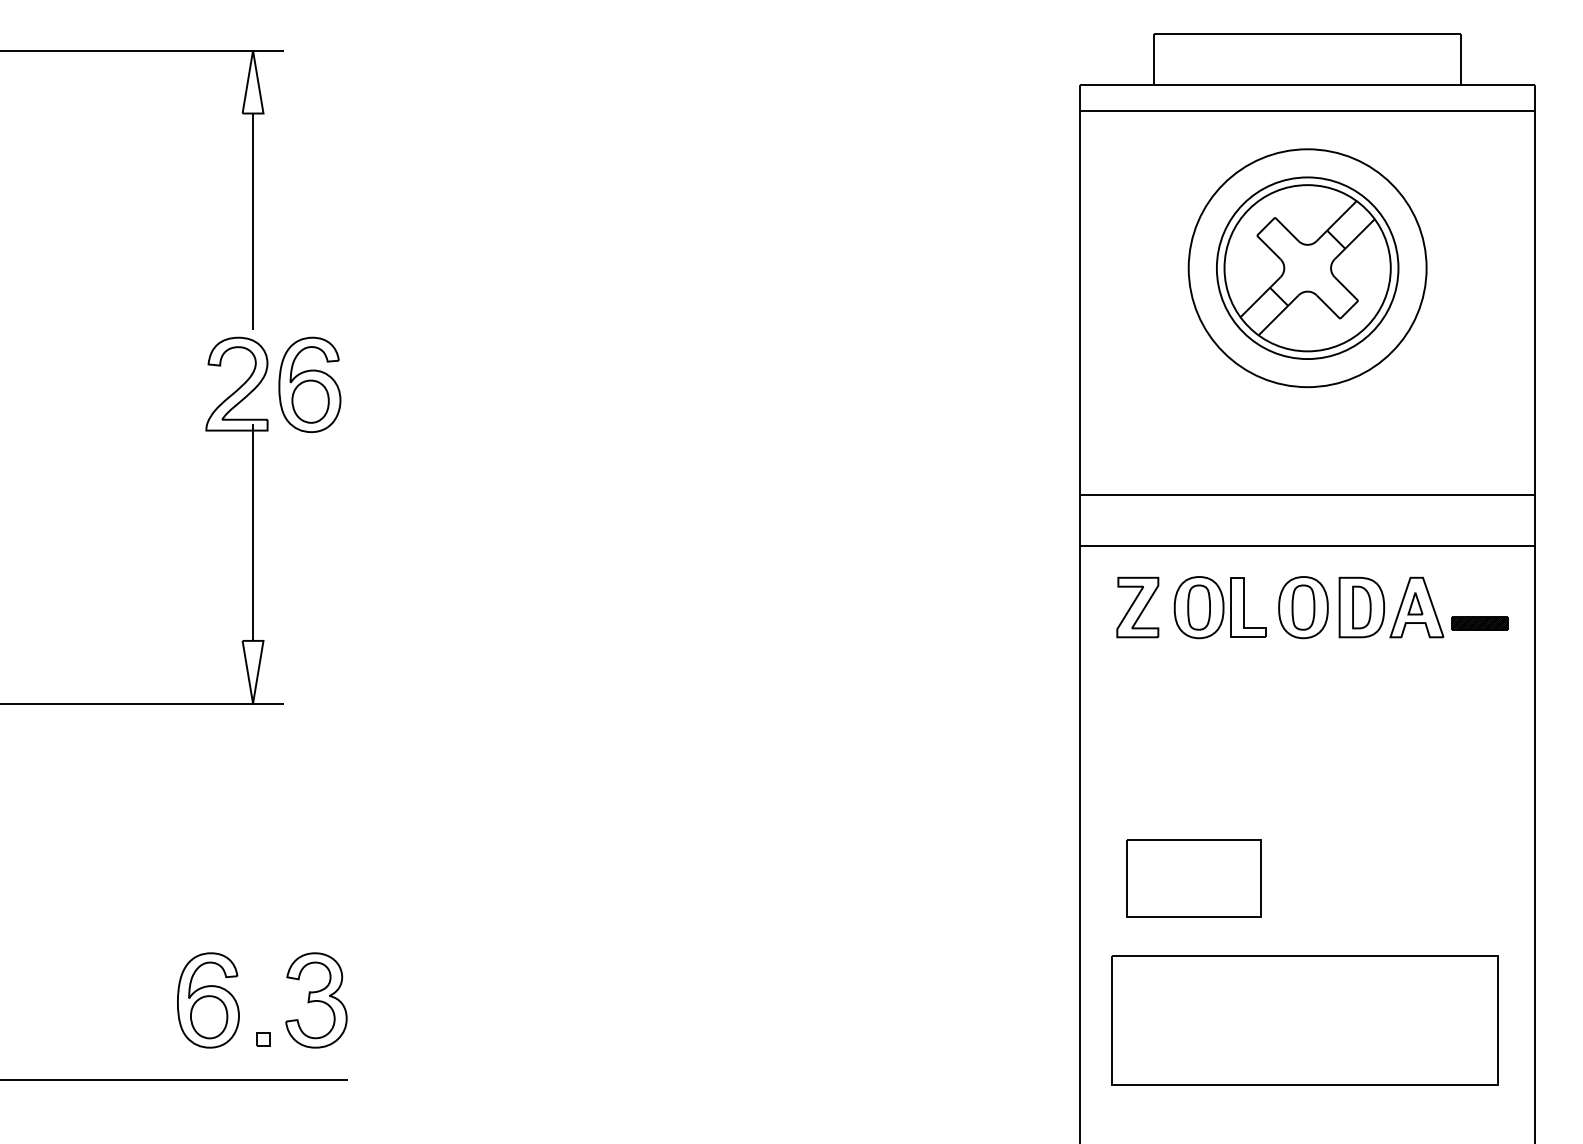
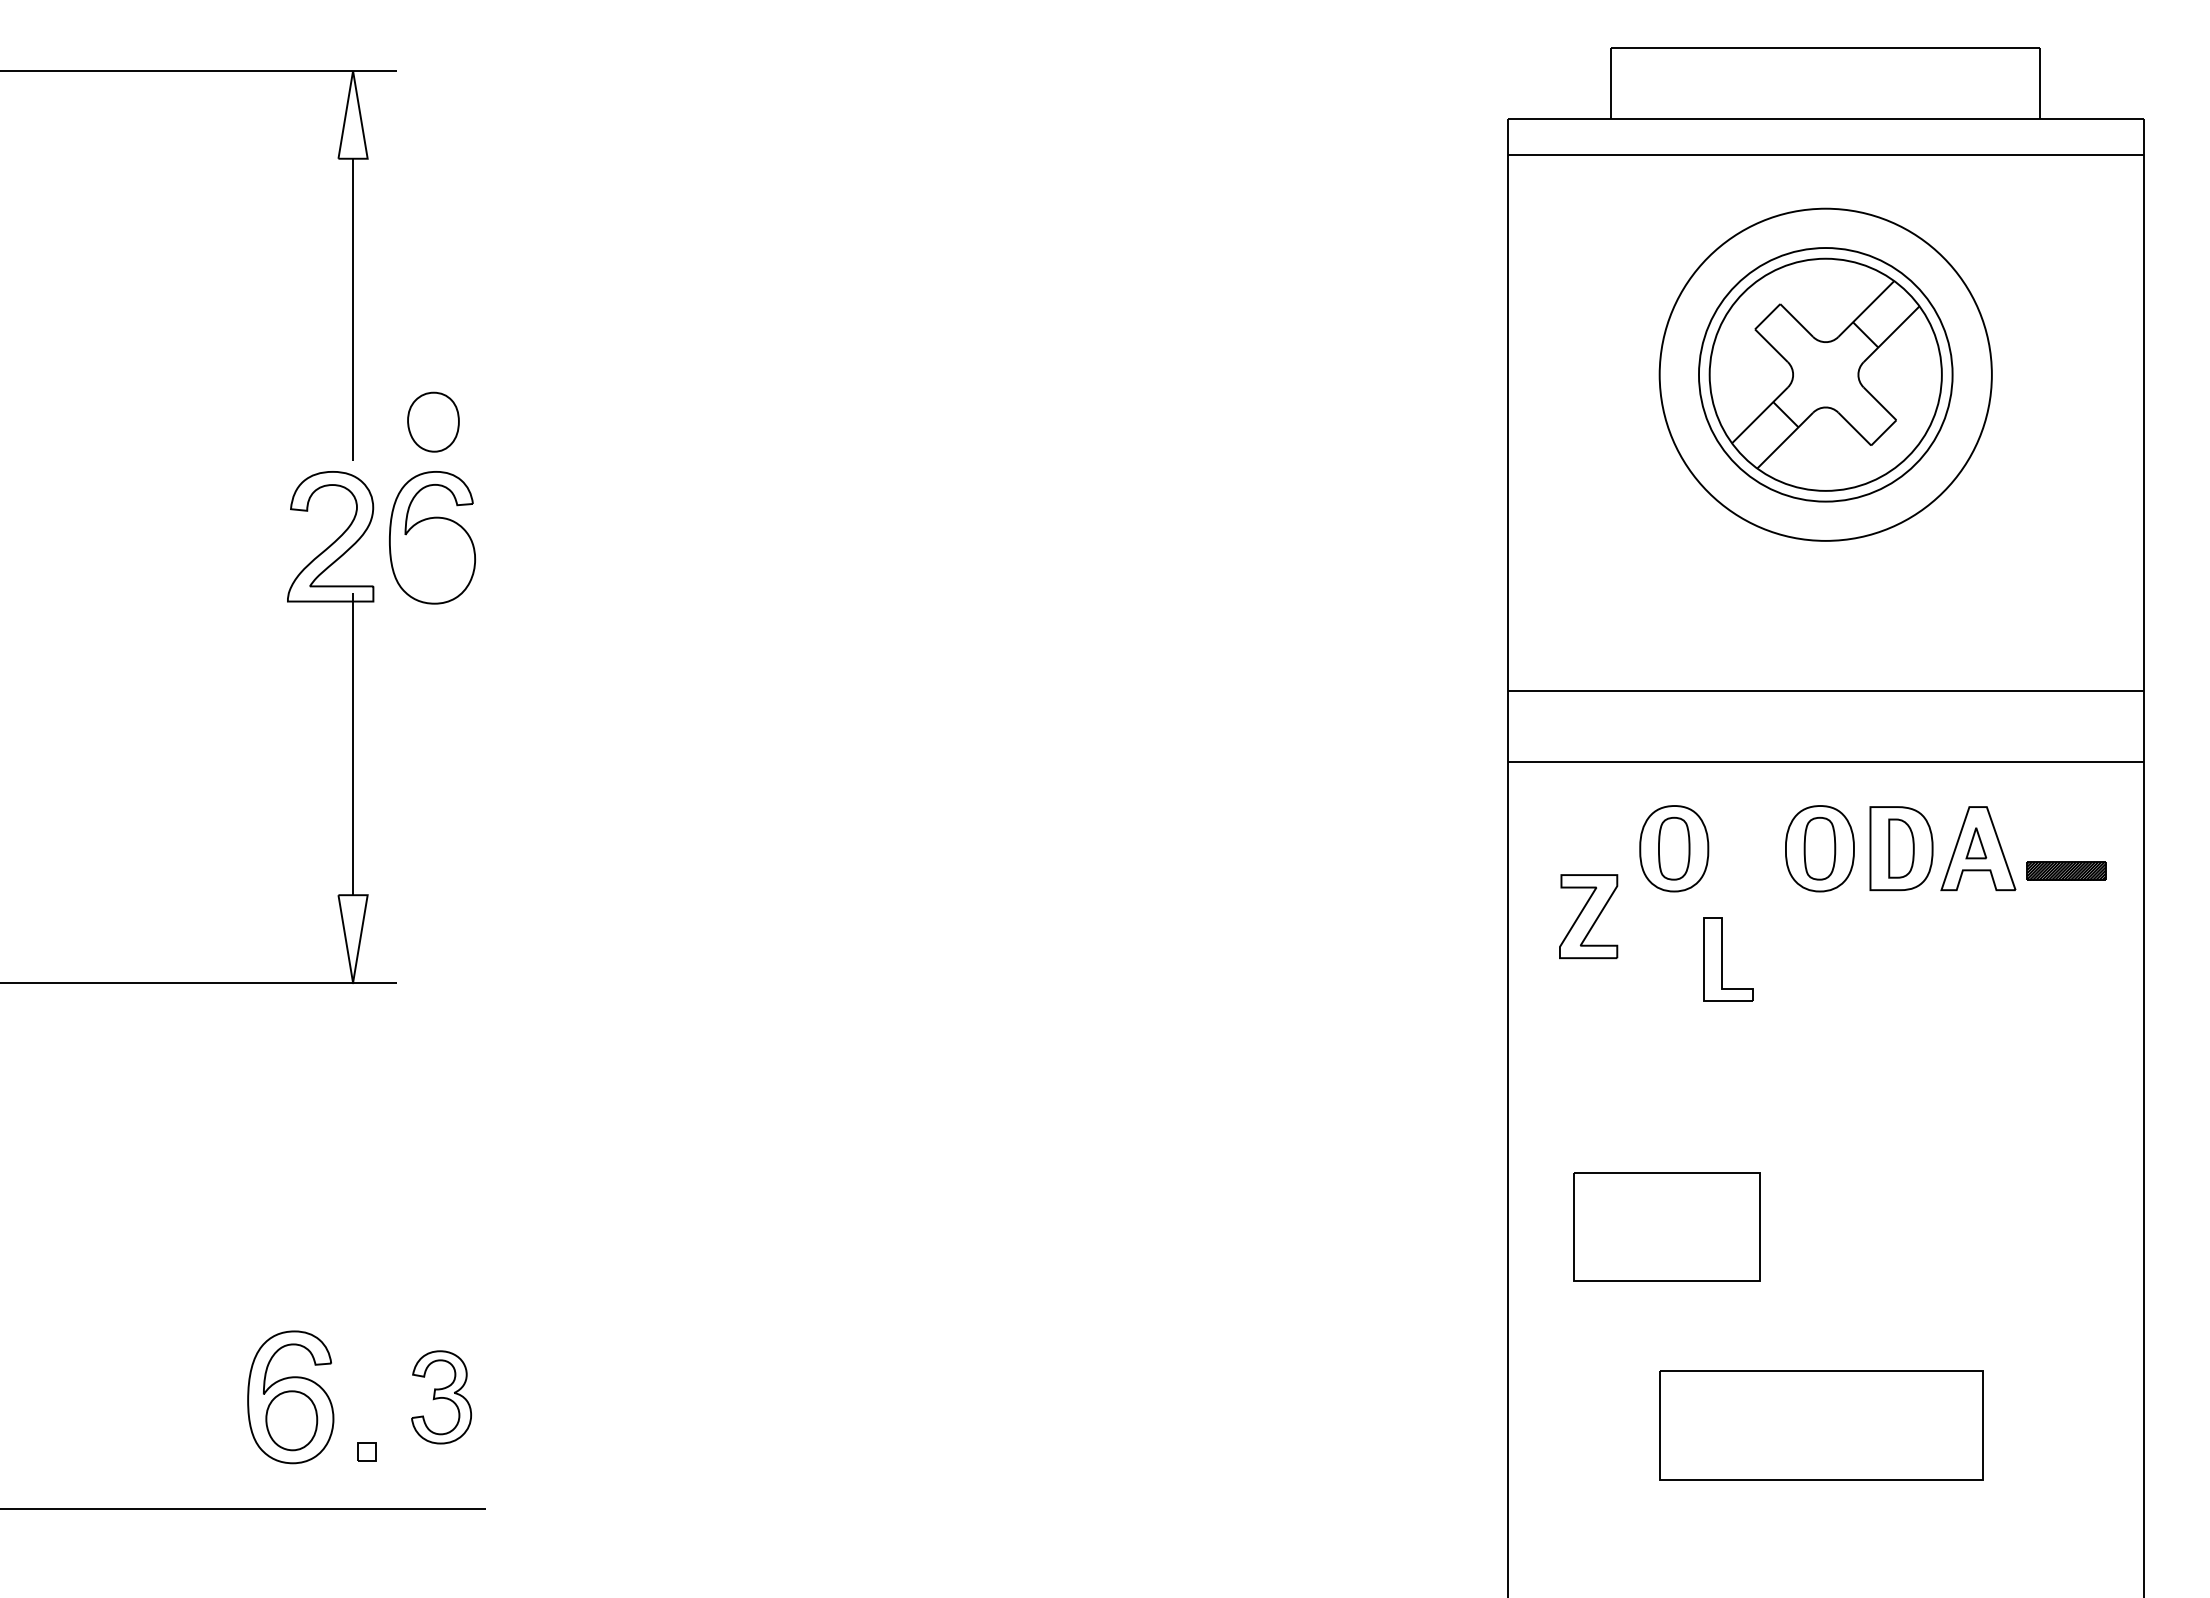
part: (310, 401) -> (433, 421), moved
part: (1137, 607) -> (1588, 916), moved
part: (1248, 607) -> (1728, 959), moved
part: (316, 1000) -> (441, 1397), size x0.7
part: (1304, 1020) -> (1821, 1425), size x0.6

